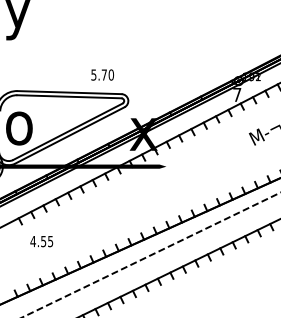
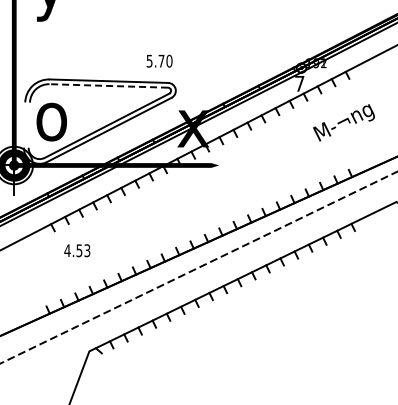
text: (102, 74) -> (159, 60), moved
line: (69, 96) -> (108, 85), solid -> dashed
text: (50, 241) -> (87, 250), 4.55 -> 4.53

